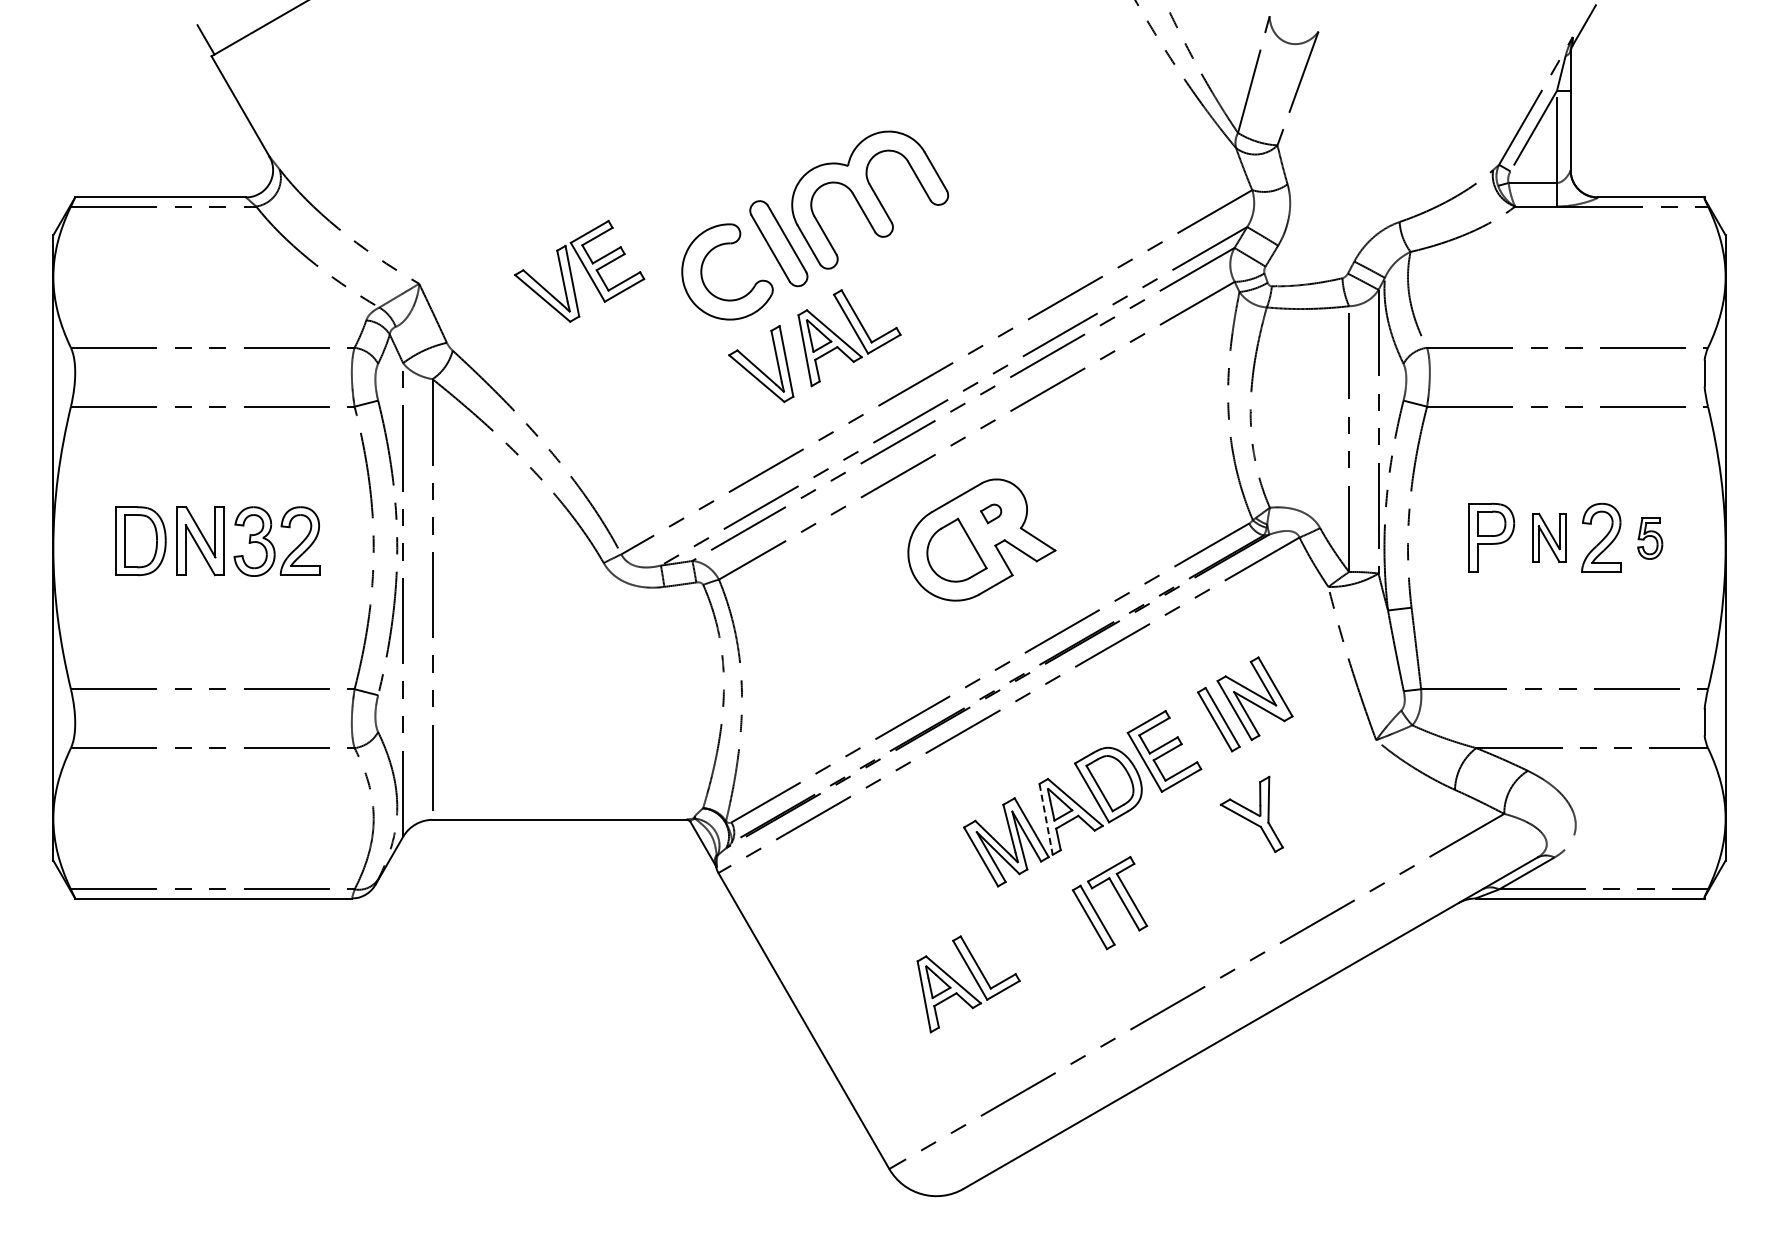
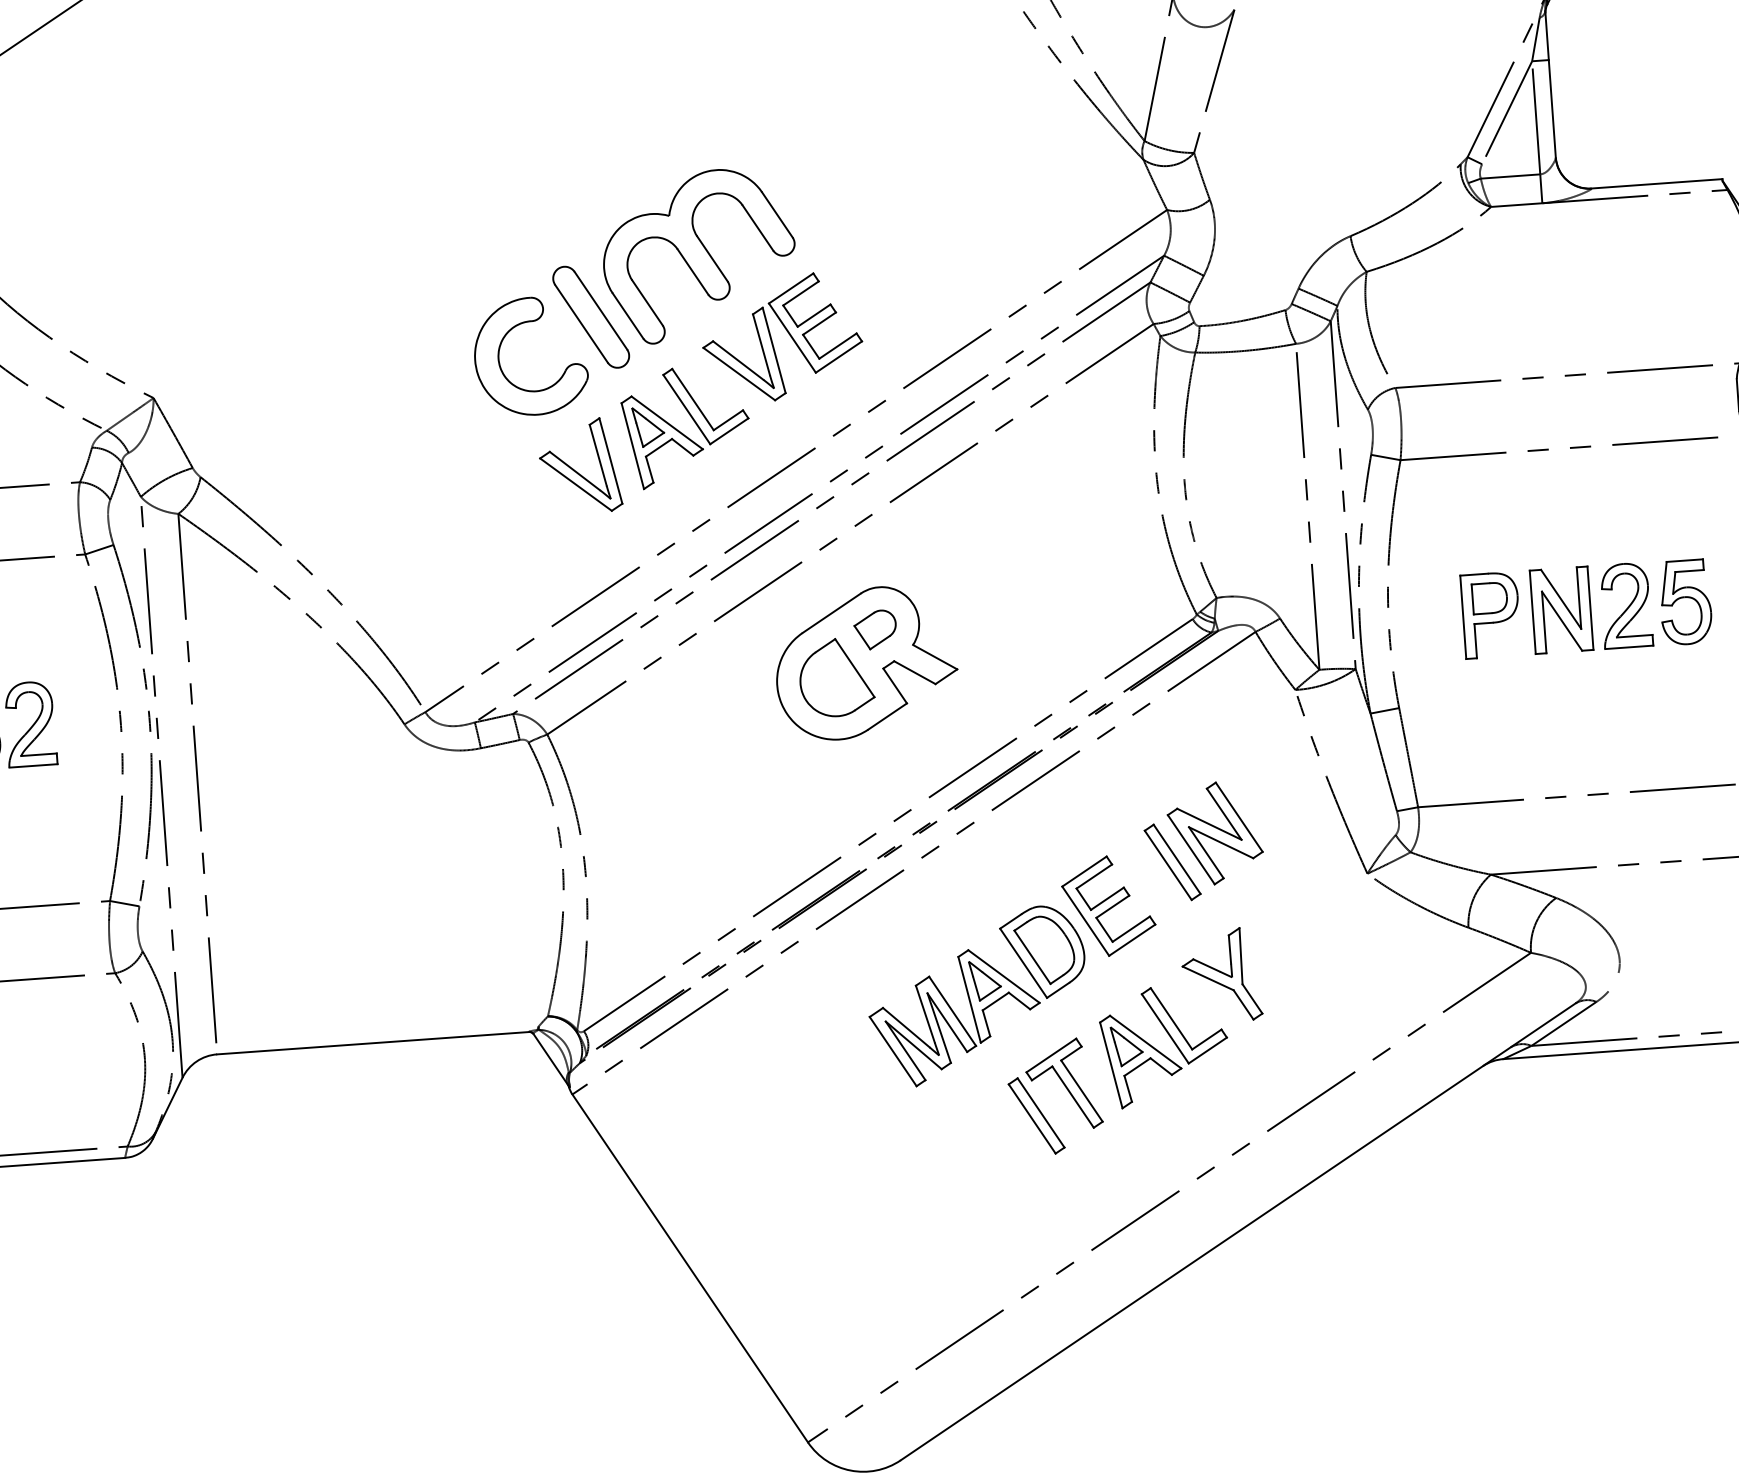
part: (579, 271) -> (782, 337), moved
part: (990, 513) -> (874, 629), size x1.67
part: (1549, 537) -> (1562, 609), size x1.43
part: (1650, 538) -> (1686, 602), size x1.67
line: (1046, 819) -> (970, 999), dashed -> solid
part: (968, 984) -> (1164, 1046), moved

